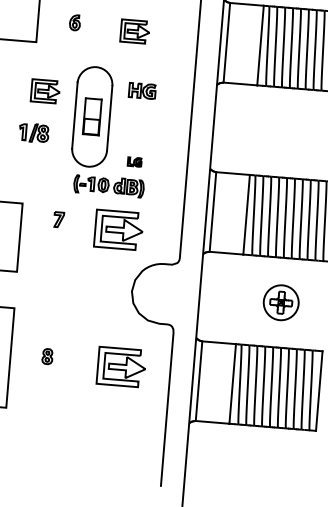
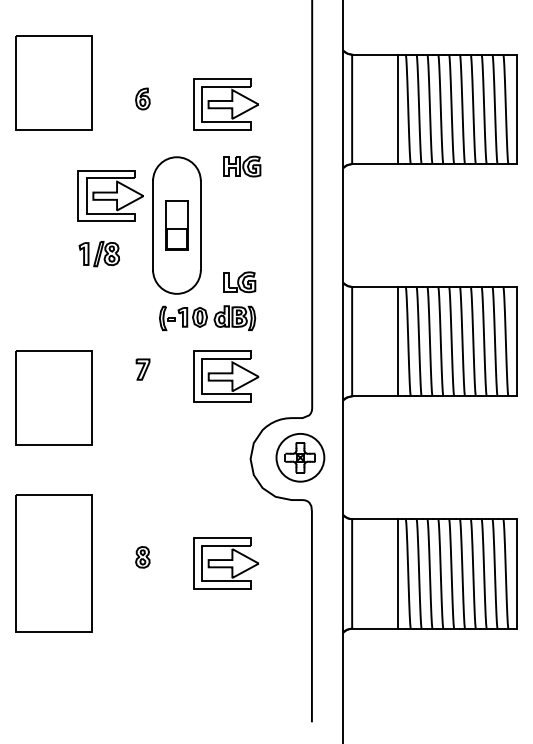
part: (134, 31) -> (225, 104), size x1.67
part: (142, 90) -> (242, 166), moved
part: (45, 91) -> (110, 195), size x1.67
part: (134, 162) -> (239, 282), size x1.67
part: (281, 302) -> (300, 457), moved
part: (121, 367) -> (226, 563), moved

